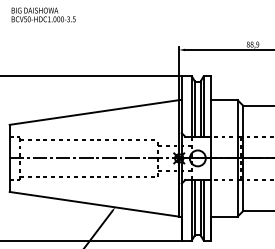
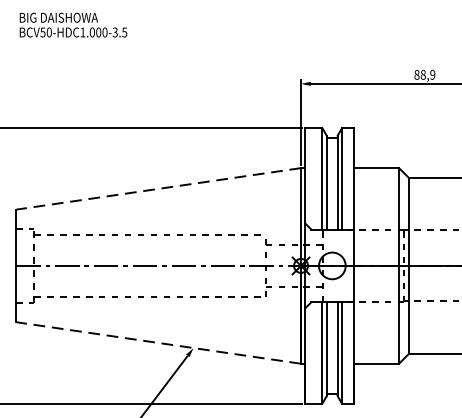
line: (94, 112) -> (158, 188), solid -> dashed
line: (94, 204) -> (158, 343), solid -> dashed

